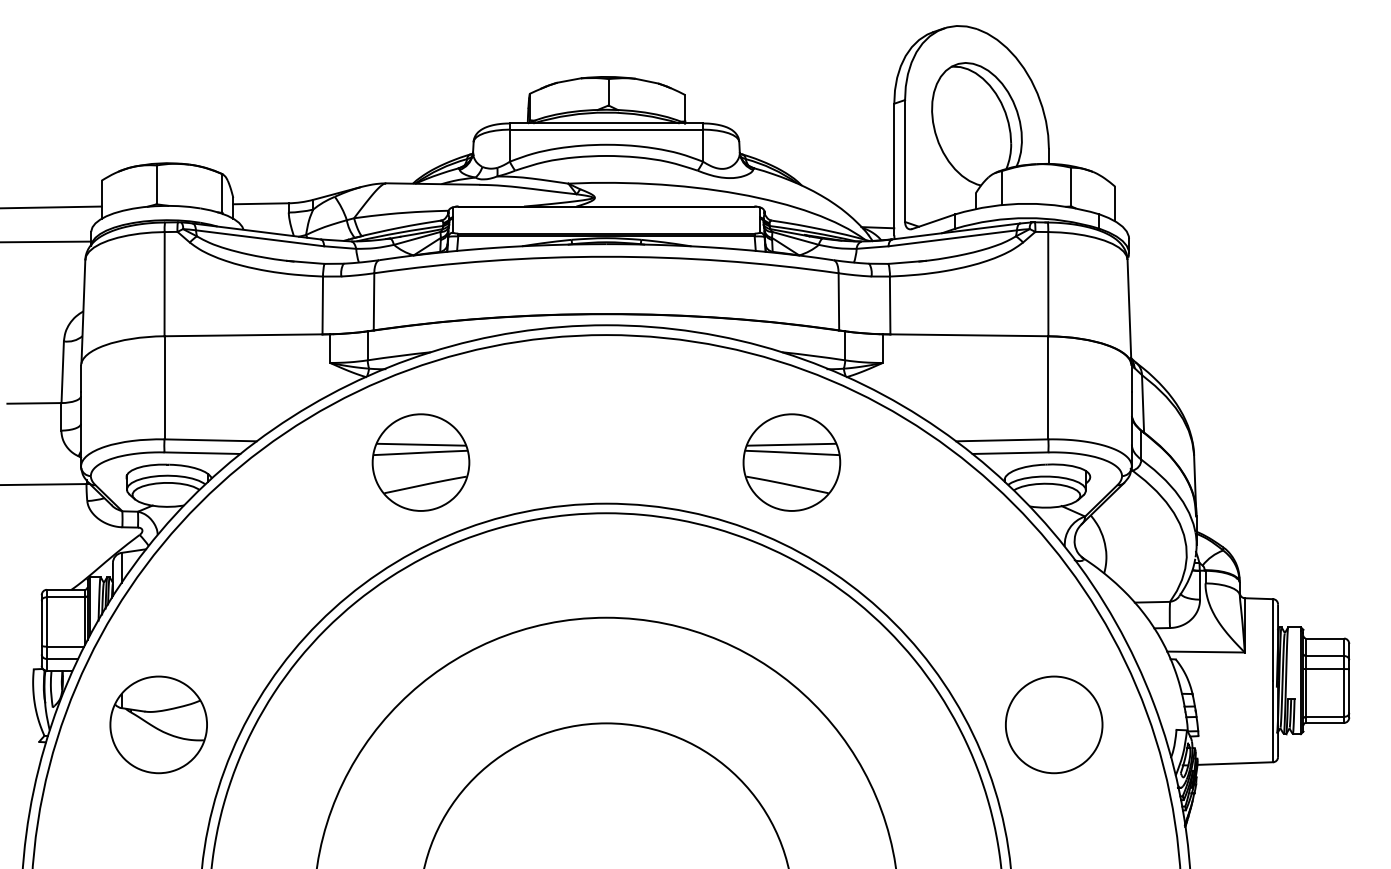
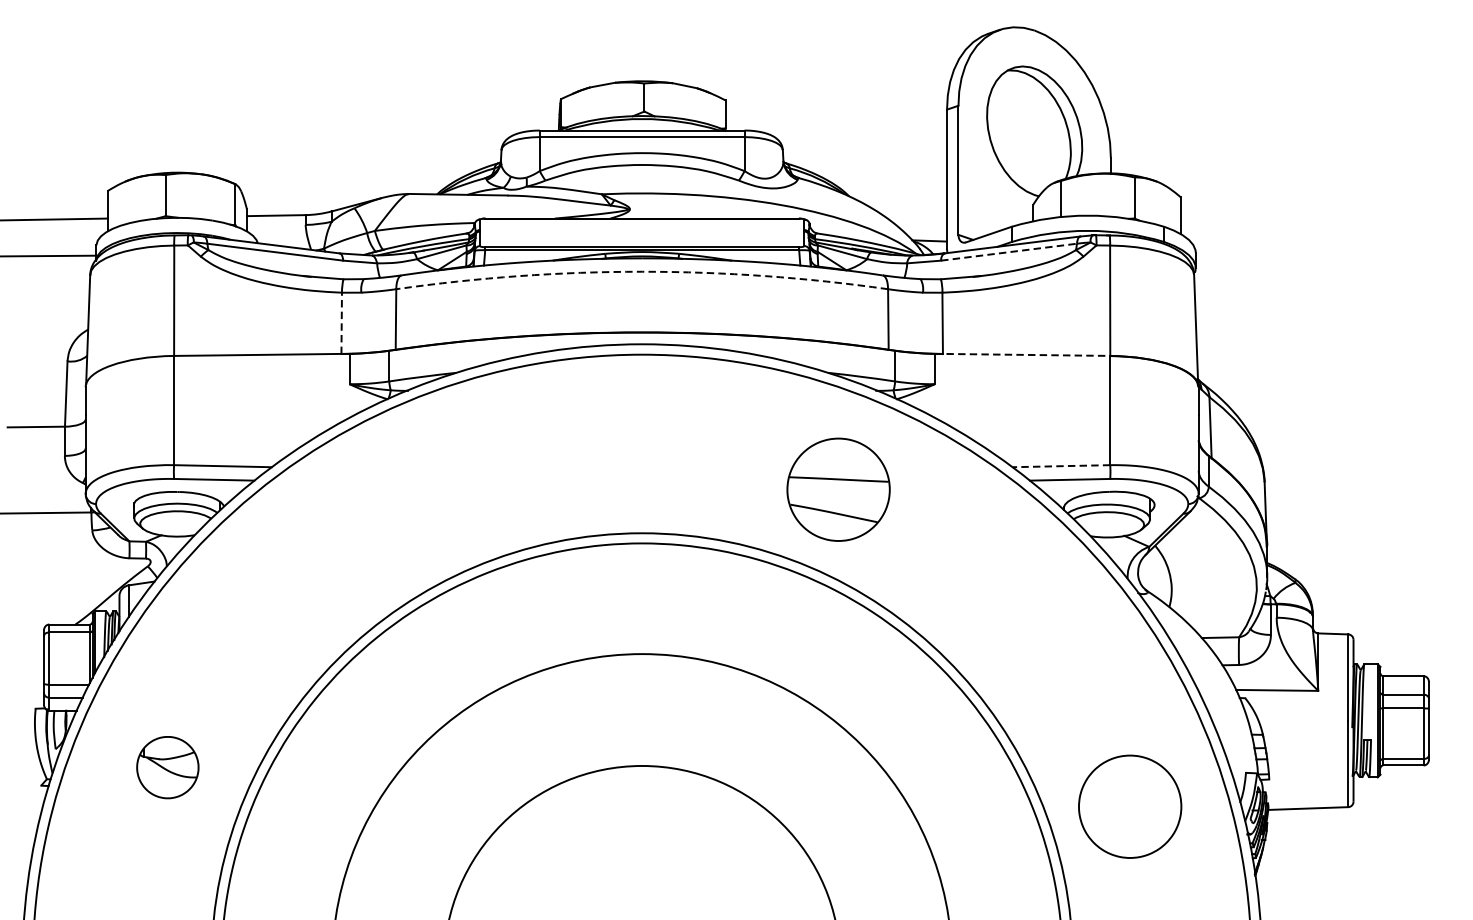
line: (952, 238) -> (1008, 252), solid -> dashed
arc: (606, 256) -> (642, 271), solid -> dashed
line: (322, 305) -> (341, 323), solid -> dashed
line: (965, 335) -> (1022, 355), solid -> dashed
line: (1001, 440) -> (1060, 466), solid -> dashed
line: (791, 444) -> (838, 470), removed
part: (420, 462) -> (445, 489), removed
part: (158, 724) -> (167, 767), size x0.6
part: (1054, 724) -> (1130, 806), moved

